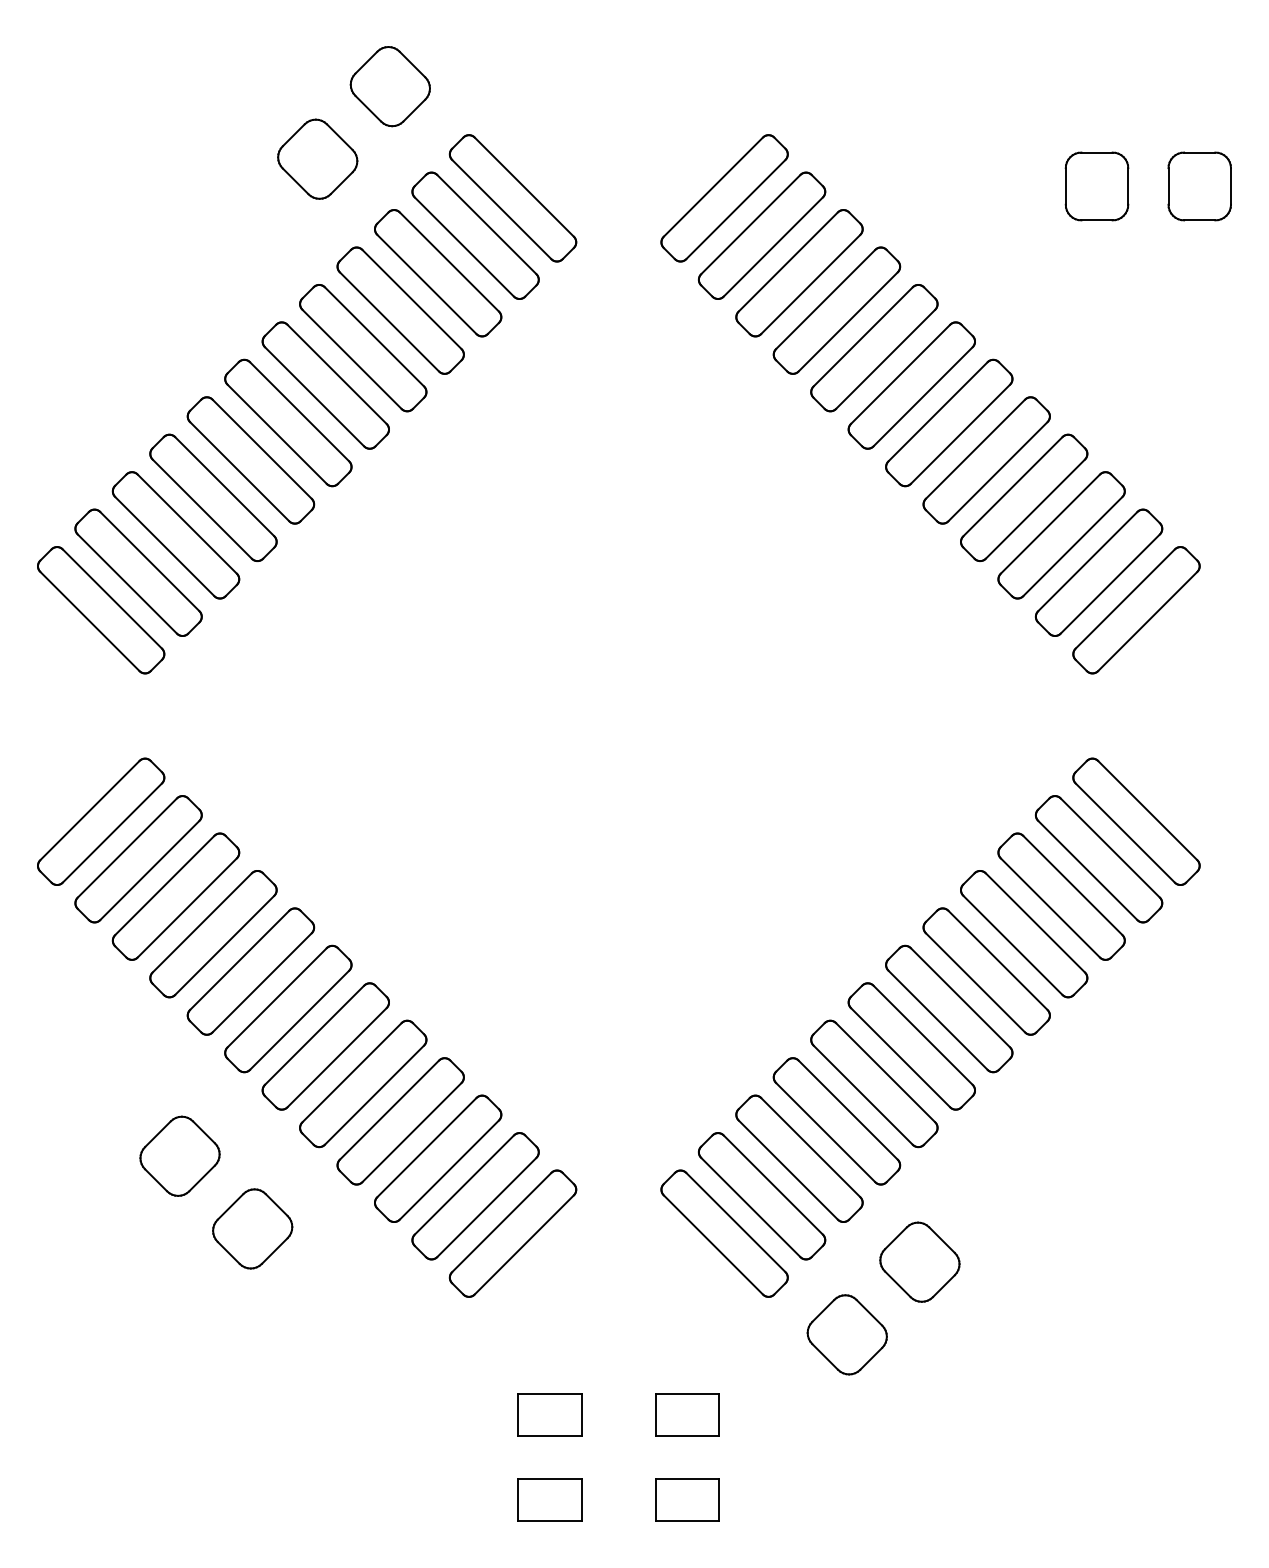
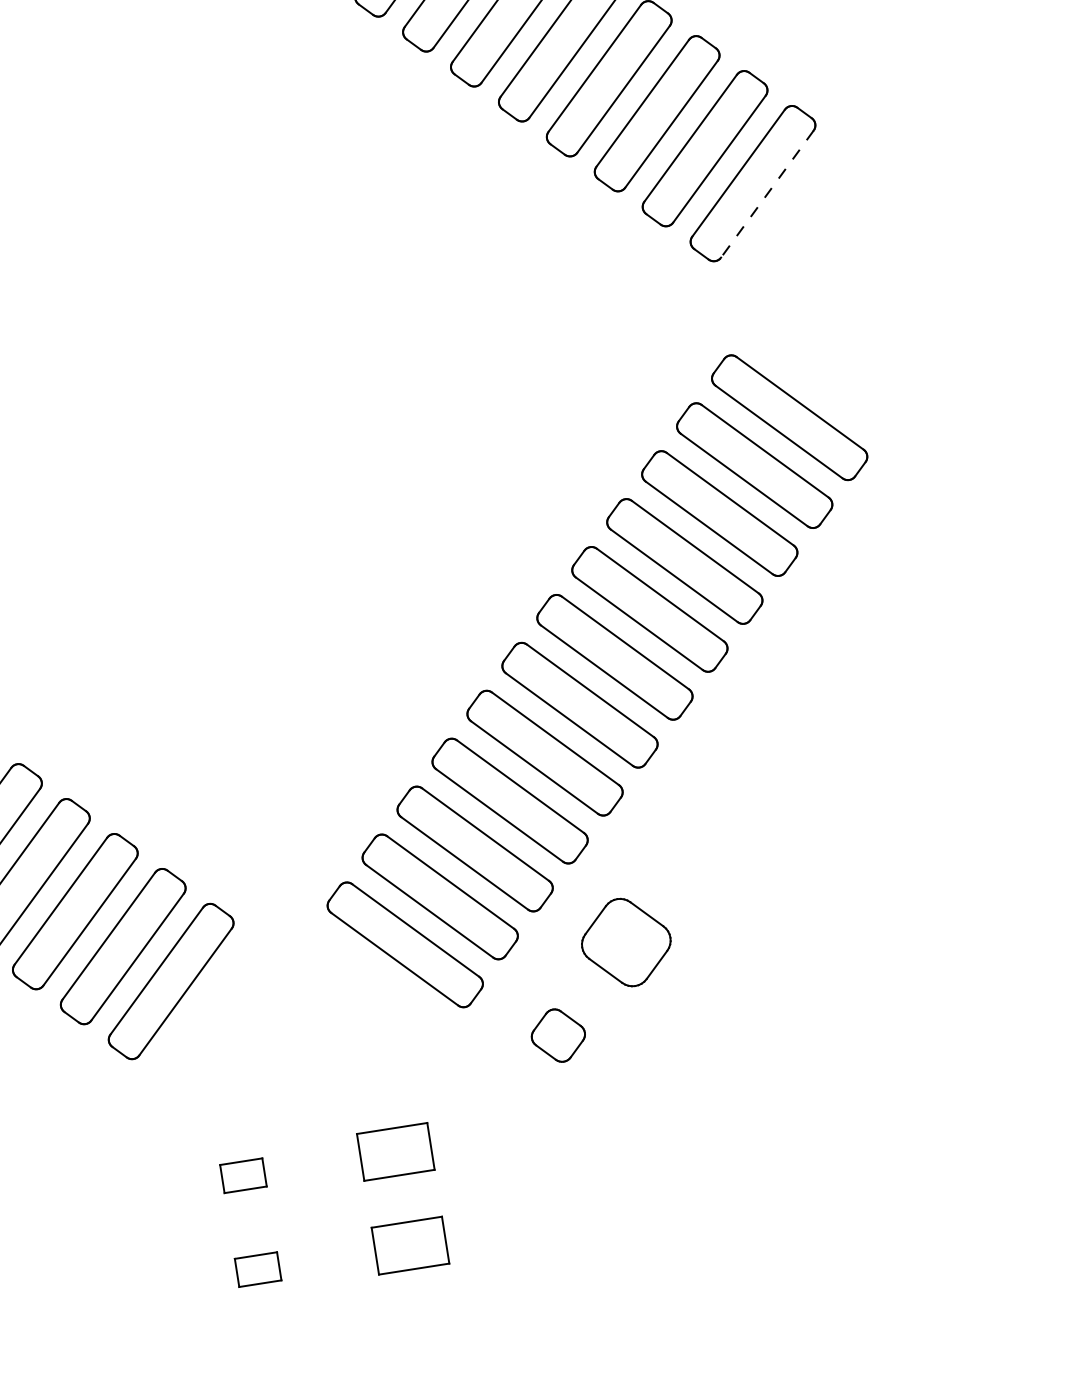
line: (1147, 621) -> (767, 194), solid -> dashed
part: (846, 1334) -> (557, 1035), size x0.6
part: (549, 1414) -> (242, 1175), size x0.6
part: (549, 1499) -> (257, 1269), size x0.6

